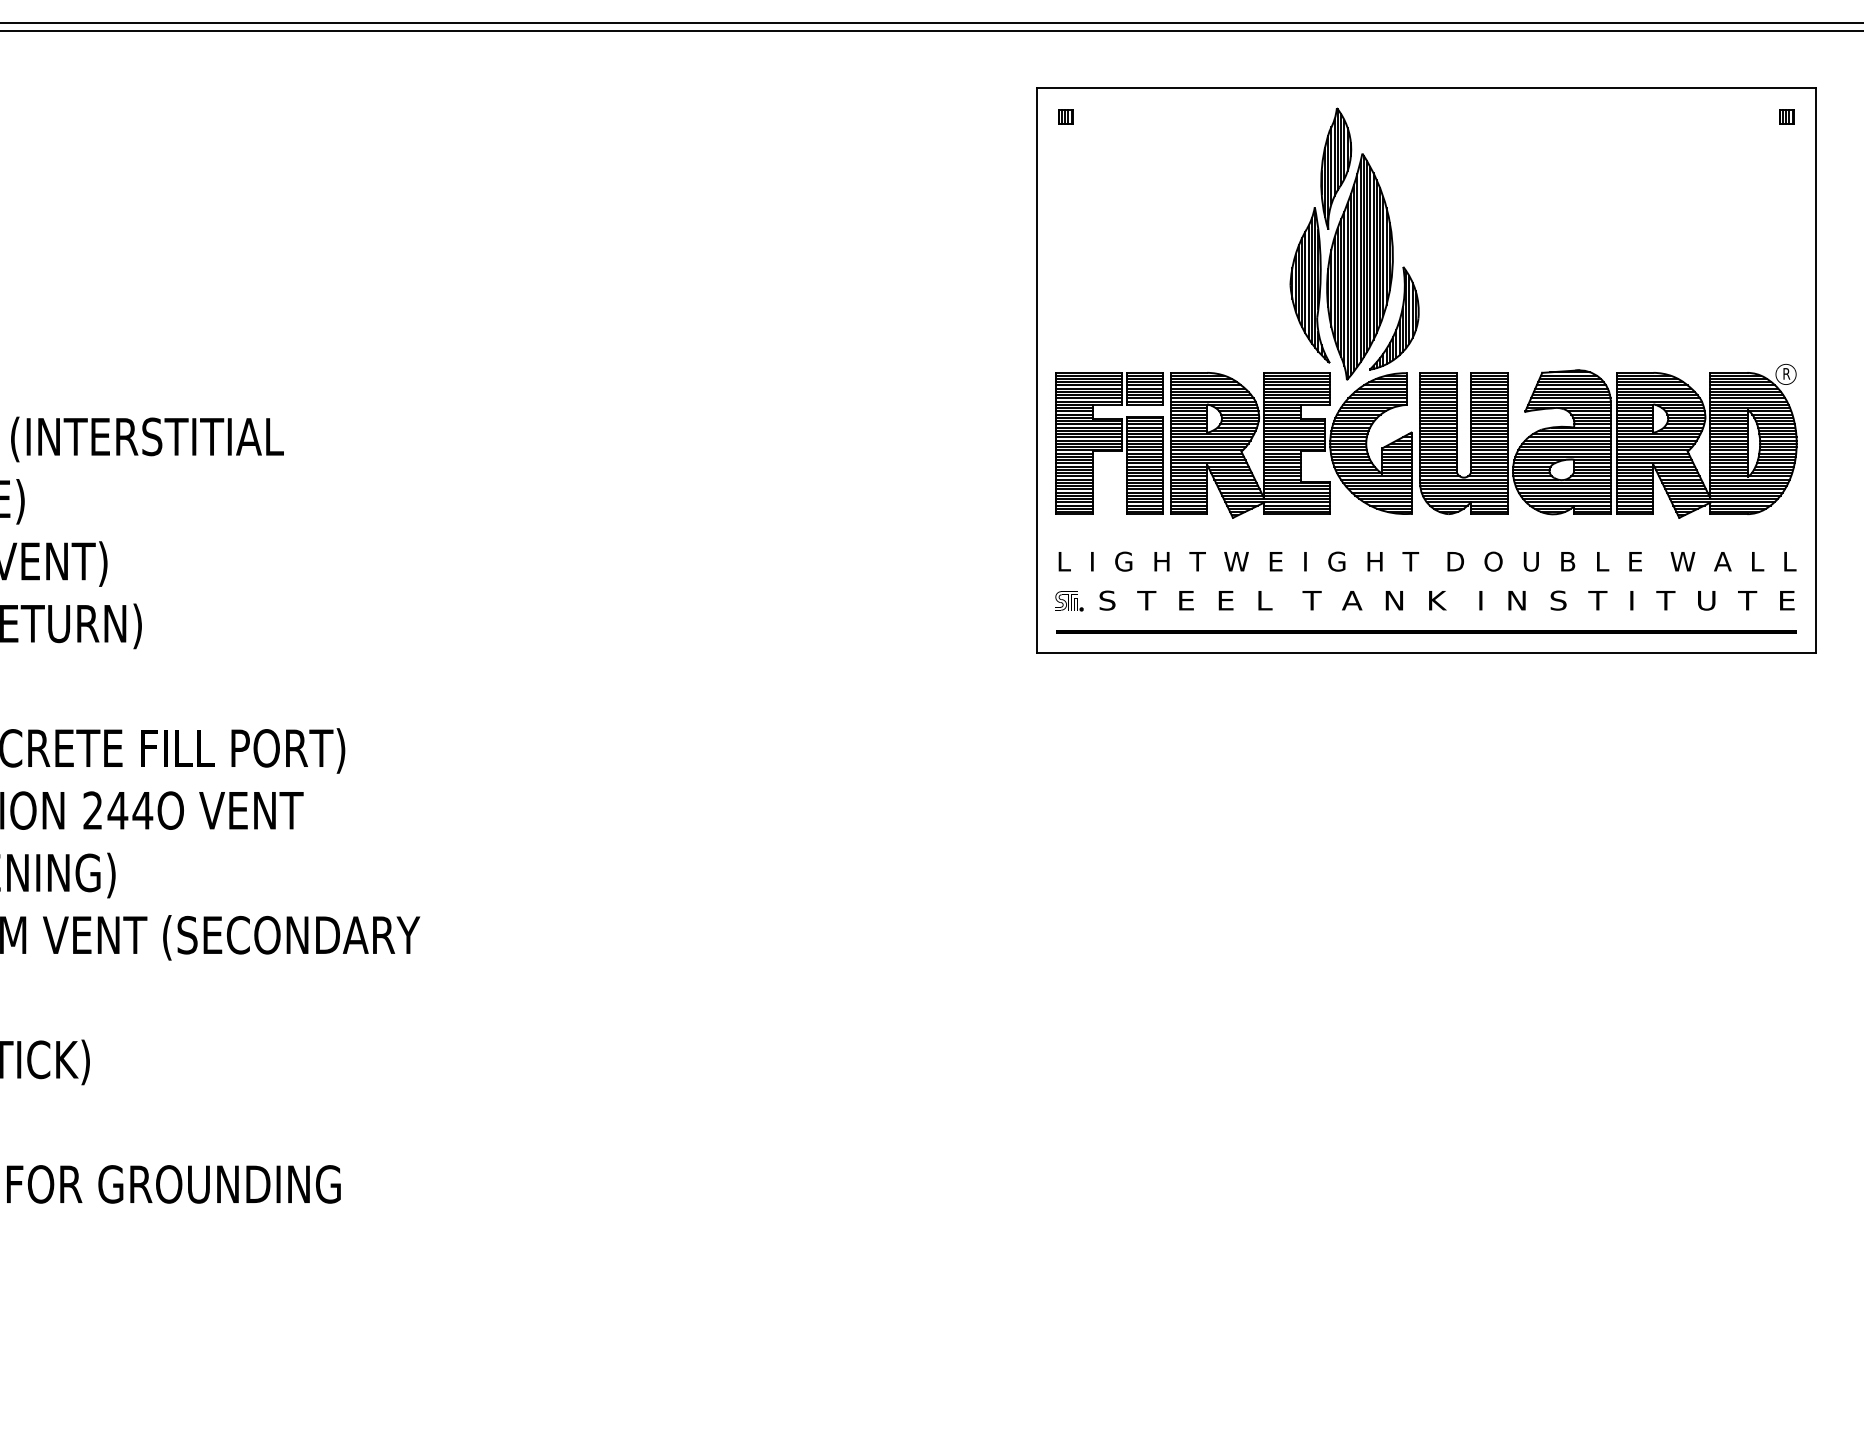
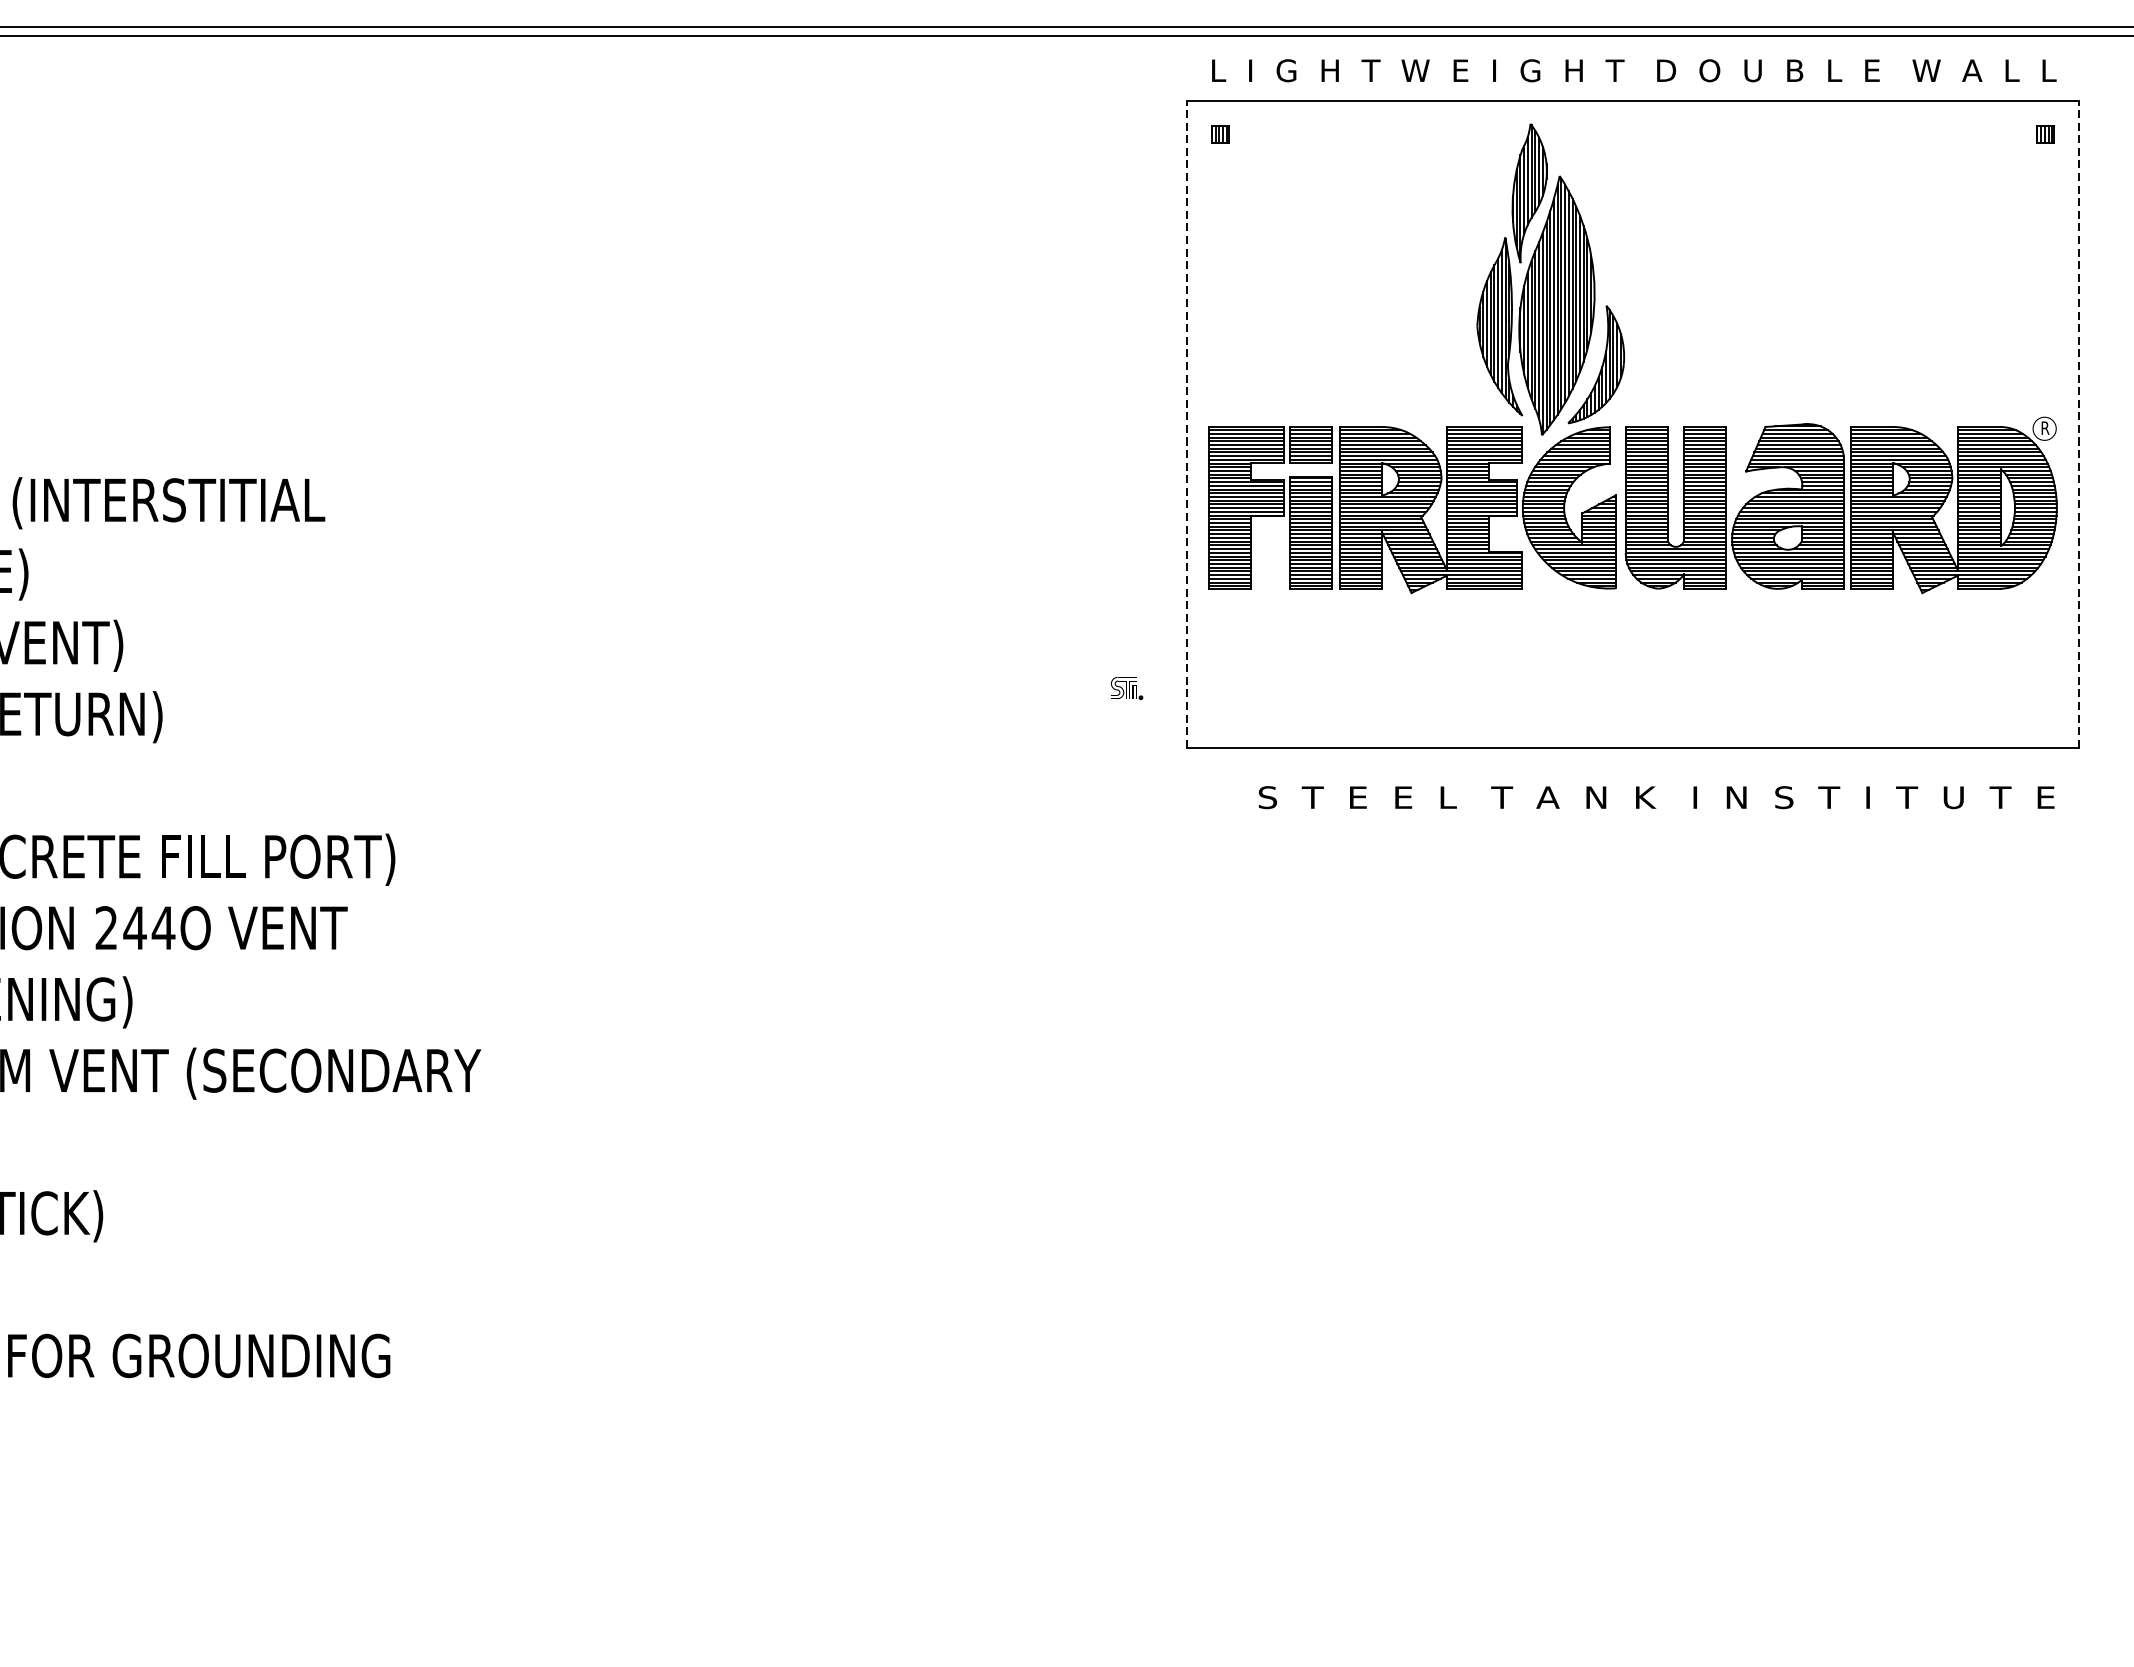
line: (1036, 370) -> (1186, 424), solid -> dashed
line: (1816, 370) -> (2079, 424), solid -> dashed
text: (1427, 561) -> (1634, 70), moved
text: (1446, 600) -> (1655, 797), moved
part: (1069, 601) -> (1127, 688), moved
line: (1426, 631) -> (1633, 723), removed

